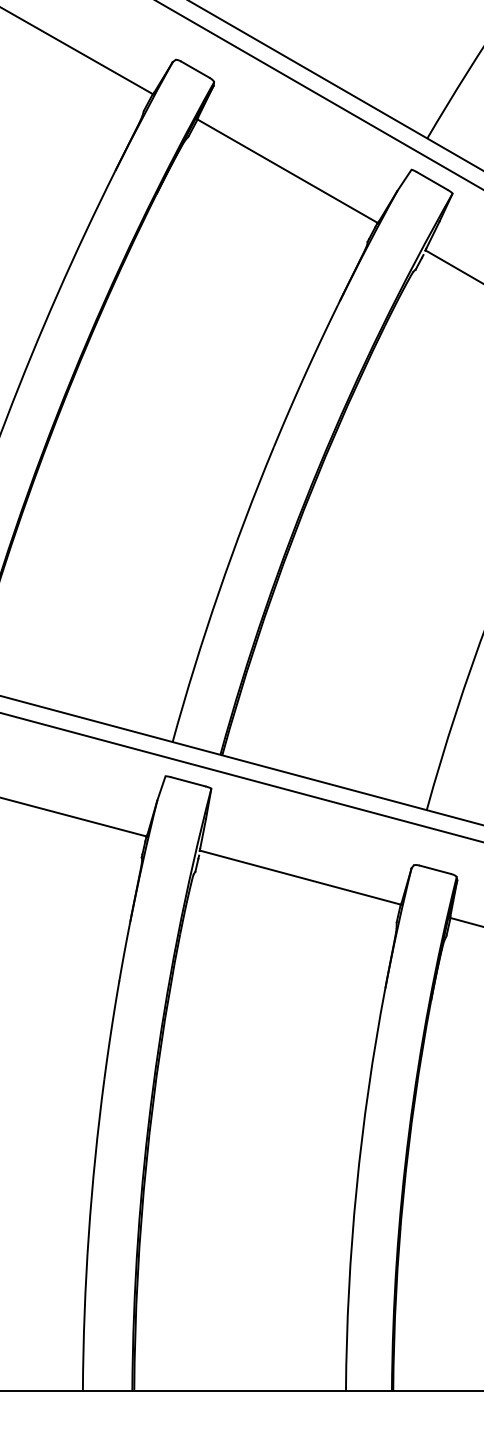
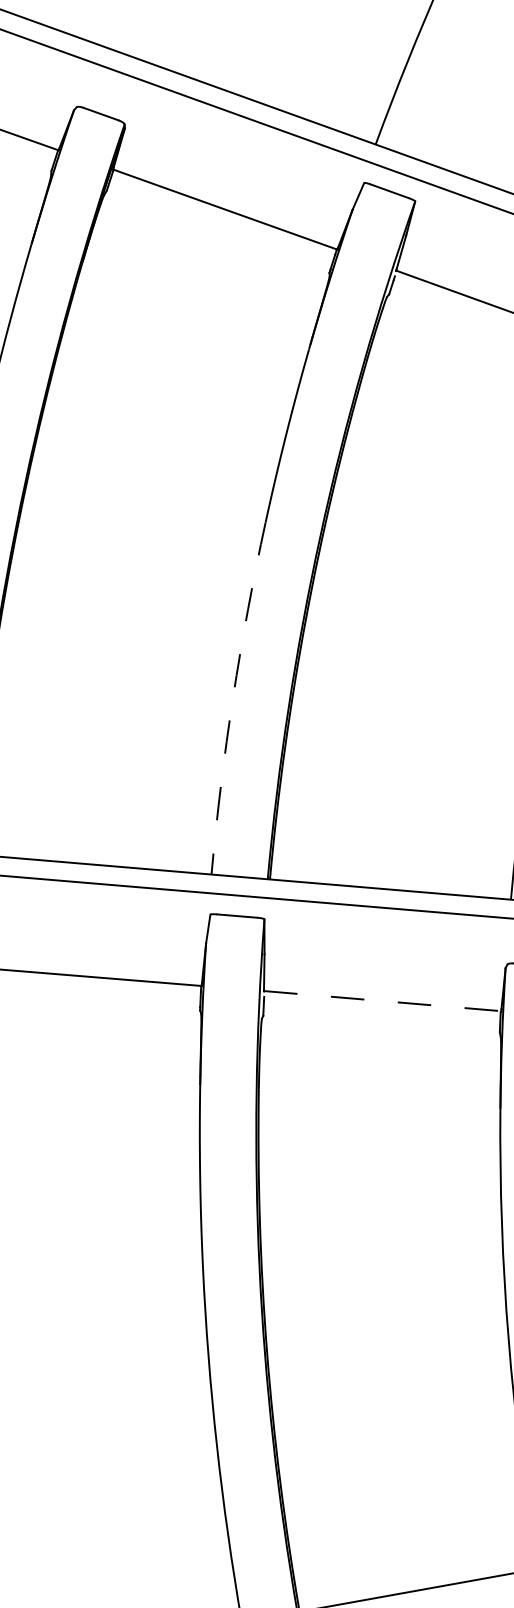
arc: (218, 593) -> (232, 698), solid -> dashed
line: (300, 877) -> (382, 1000), solid -> dashed

